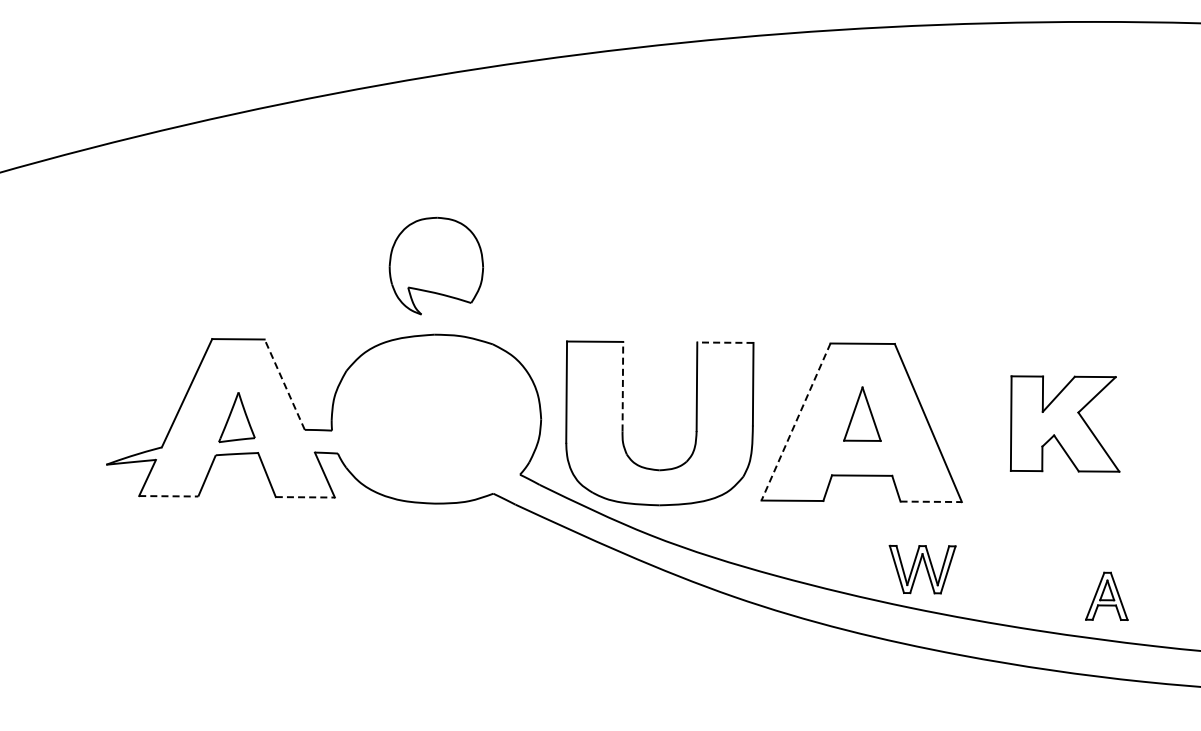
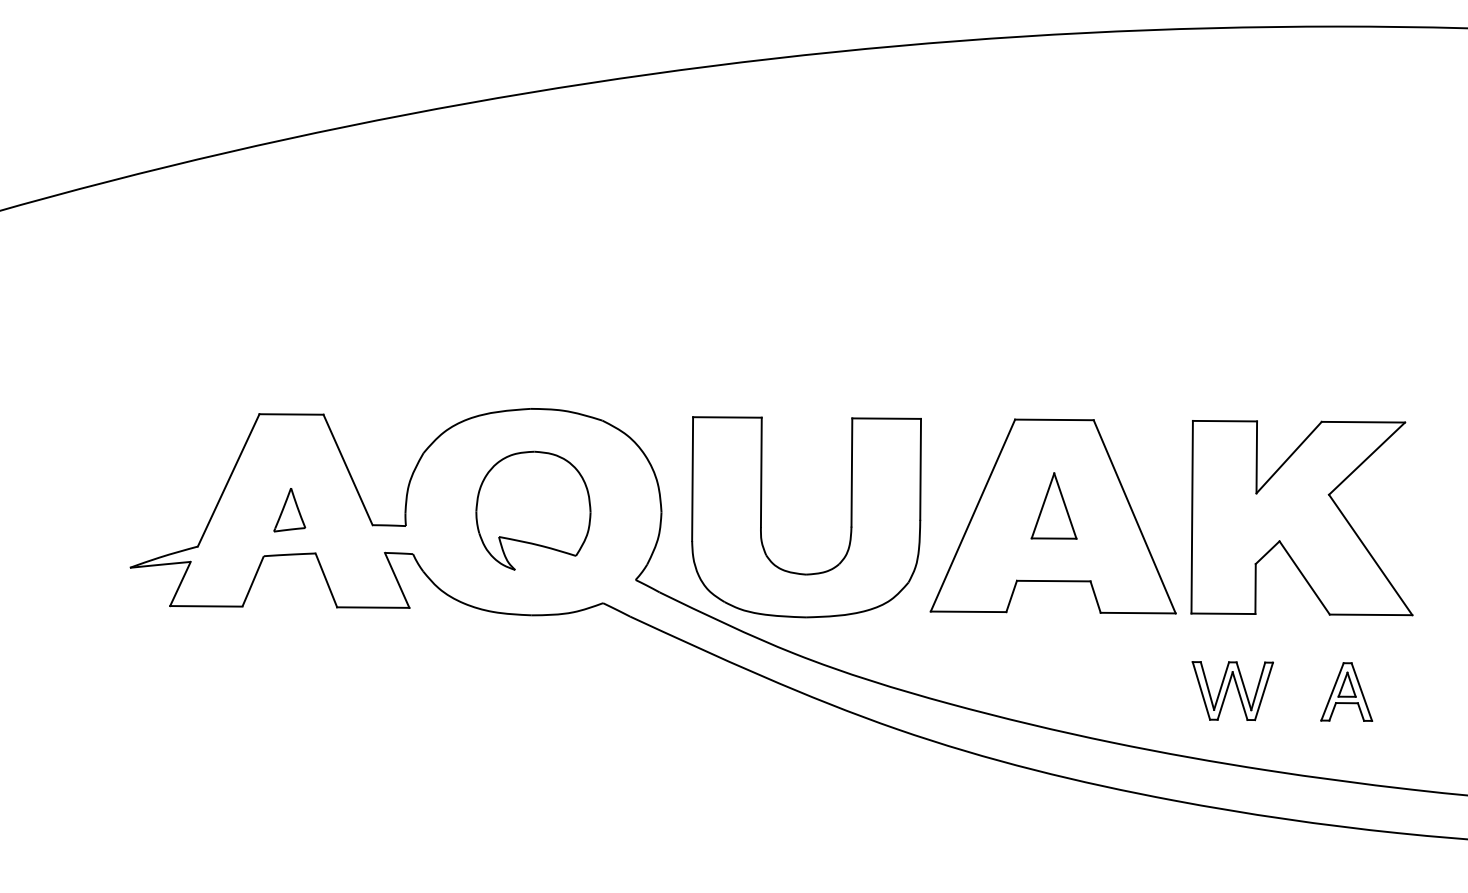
part: (435, 265) -> (532, 510), moved
line: (724, 342) -> (885, 418), dashed -> solid
line: (284, 384) -> (347, 469), dashed -> solid
line: (622, 386) -> (760, 472), dashed -> solid
part: (236, 417) -> (289, 510), size x0.71
line: (796, 422) -> (973, 516), dashed -> solid
part: (1064, 423) -> (1301, 517), size x1.67
line: (168, 496) -> (206, 606), dashed -> solid
line: (305, 497) -> (373, 607), dashed -> solid
line: (931, 501) -> (1138, 612), dashed -> solid
part: (922, 569) -> (1232, 690), moved
part: (1106, 595) -> (1346, 690), moved

